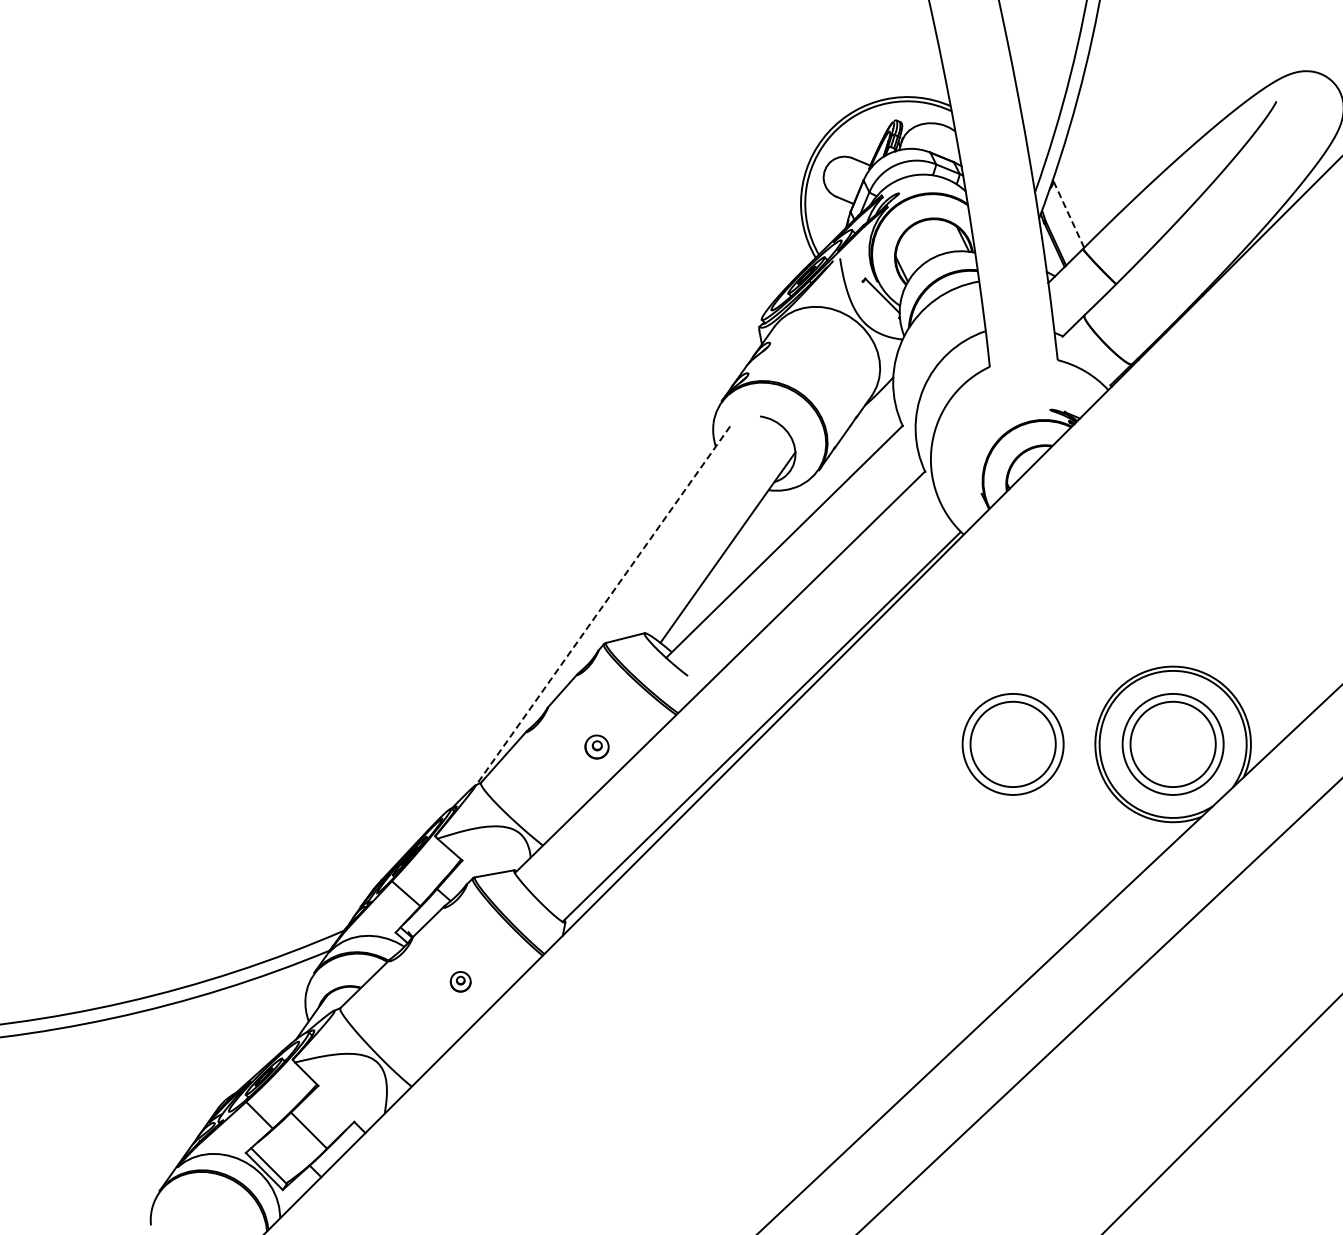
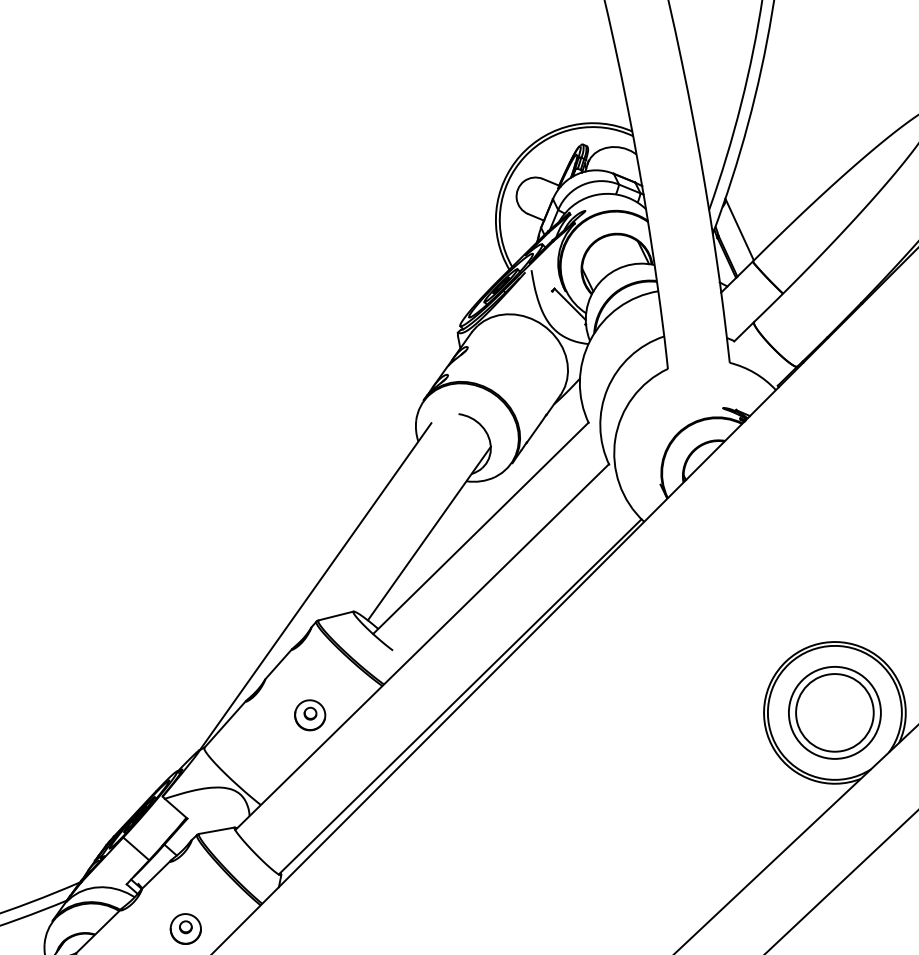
line: (1068, 213) -> (739, 229), dashed -> solid
line: (603, 605) -> (316, 586), dashed -> solid
part: (1012, 744) -> (688, 712), removed
part: (596, 746) -> (309, 714), size x1.43
part: (460, 981) -> (185, 928), size x1.67

